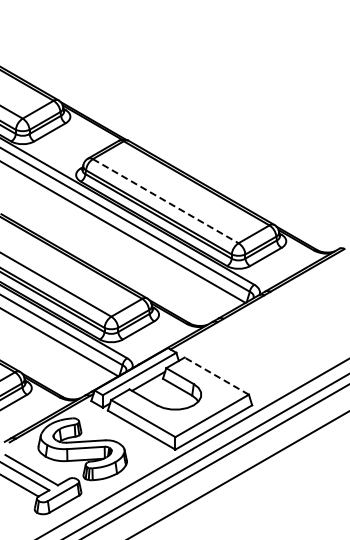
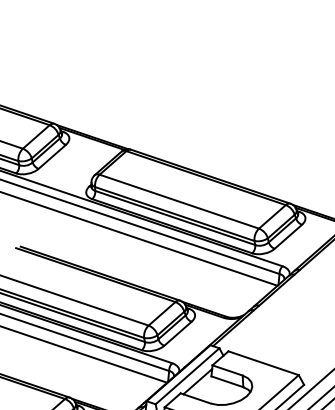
line: (166, 201) -> (180, 201), dashed -> solid
line: (216, 375) -> (263, 362), dashed -> solid

